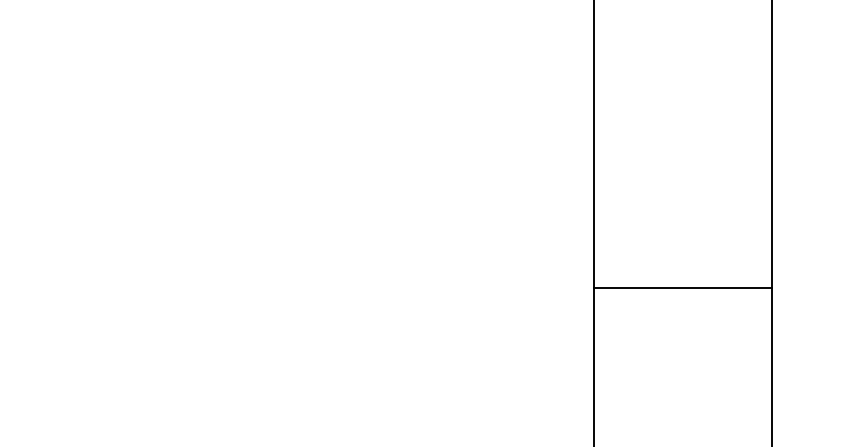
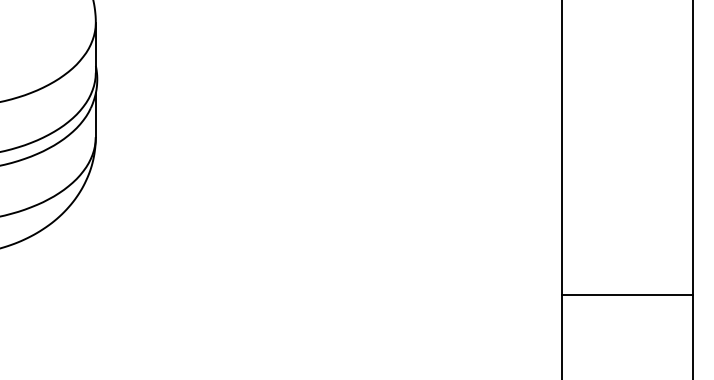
line: (683, 287) -> (627, 294), moved

